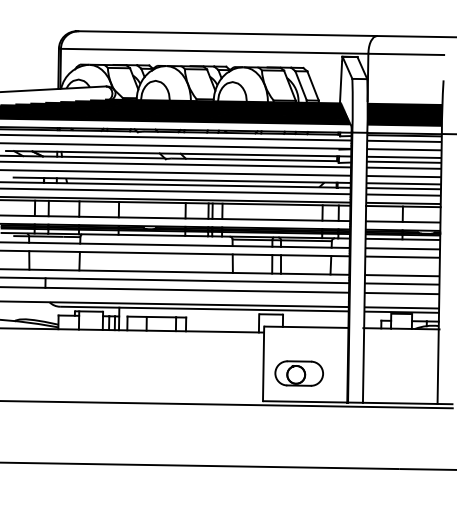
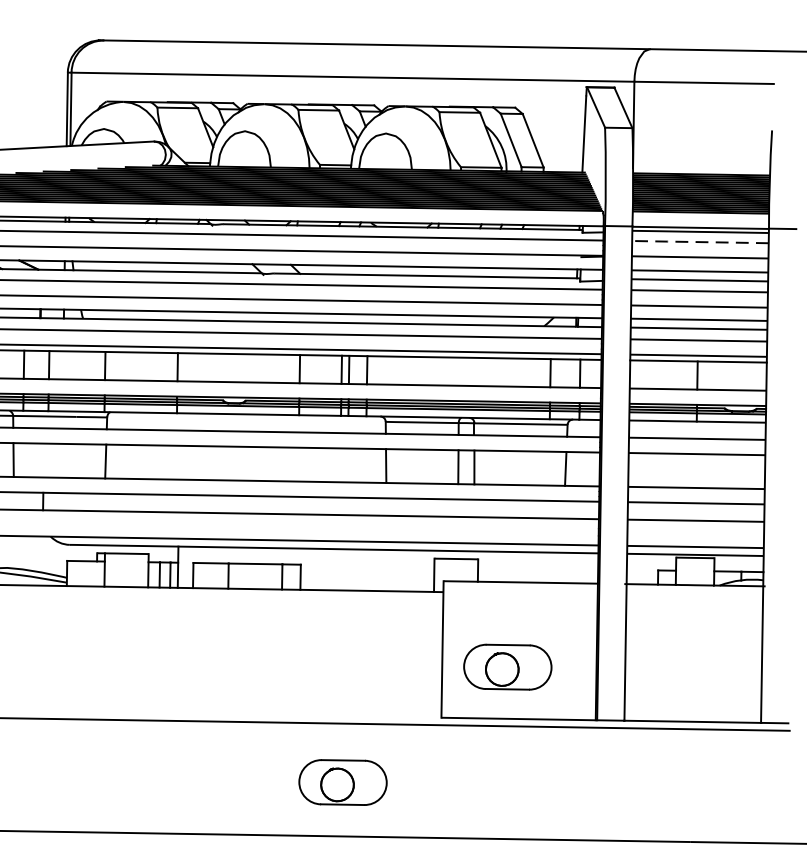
line: (403, 141) -> (698, 242), solid -> dashed
part: (208, 436) -> (341, 782), added

